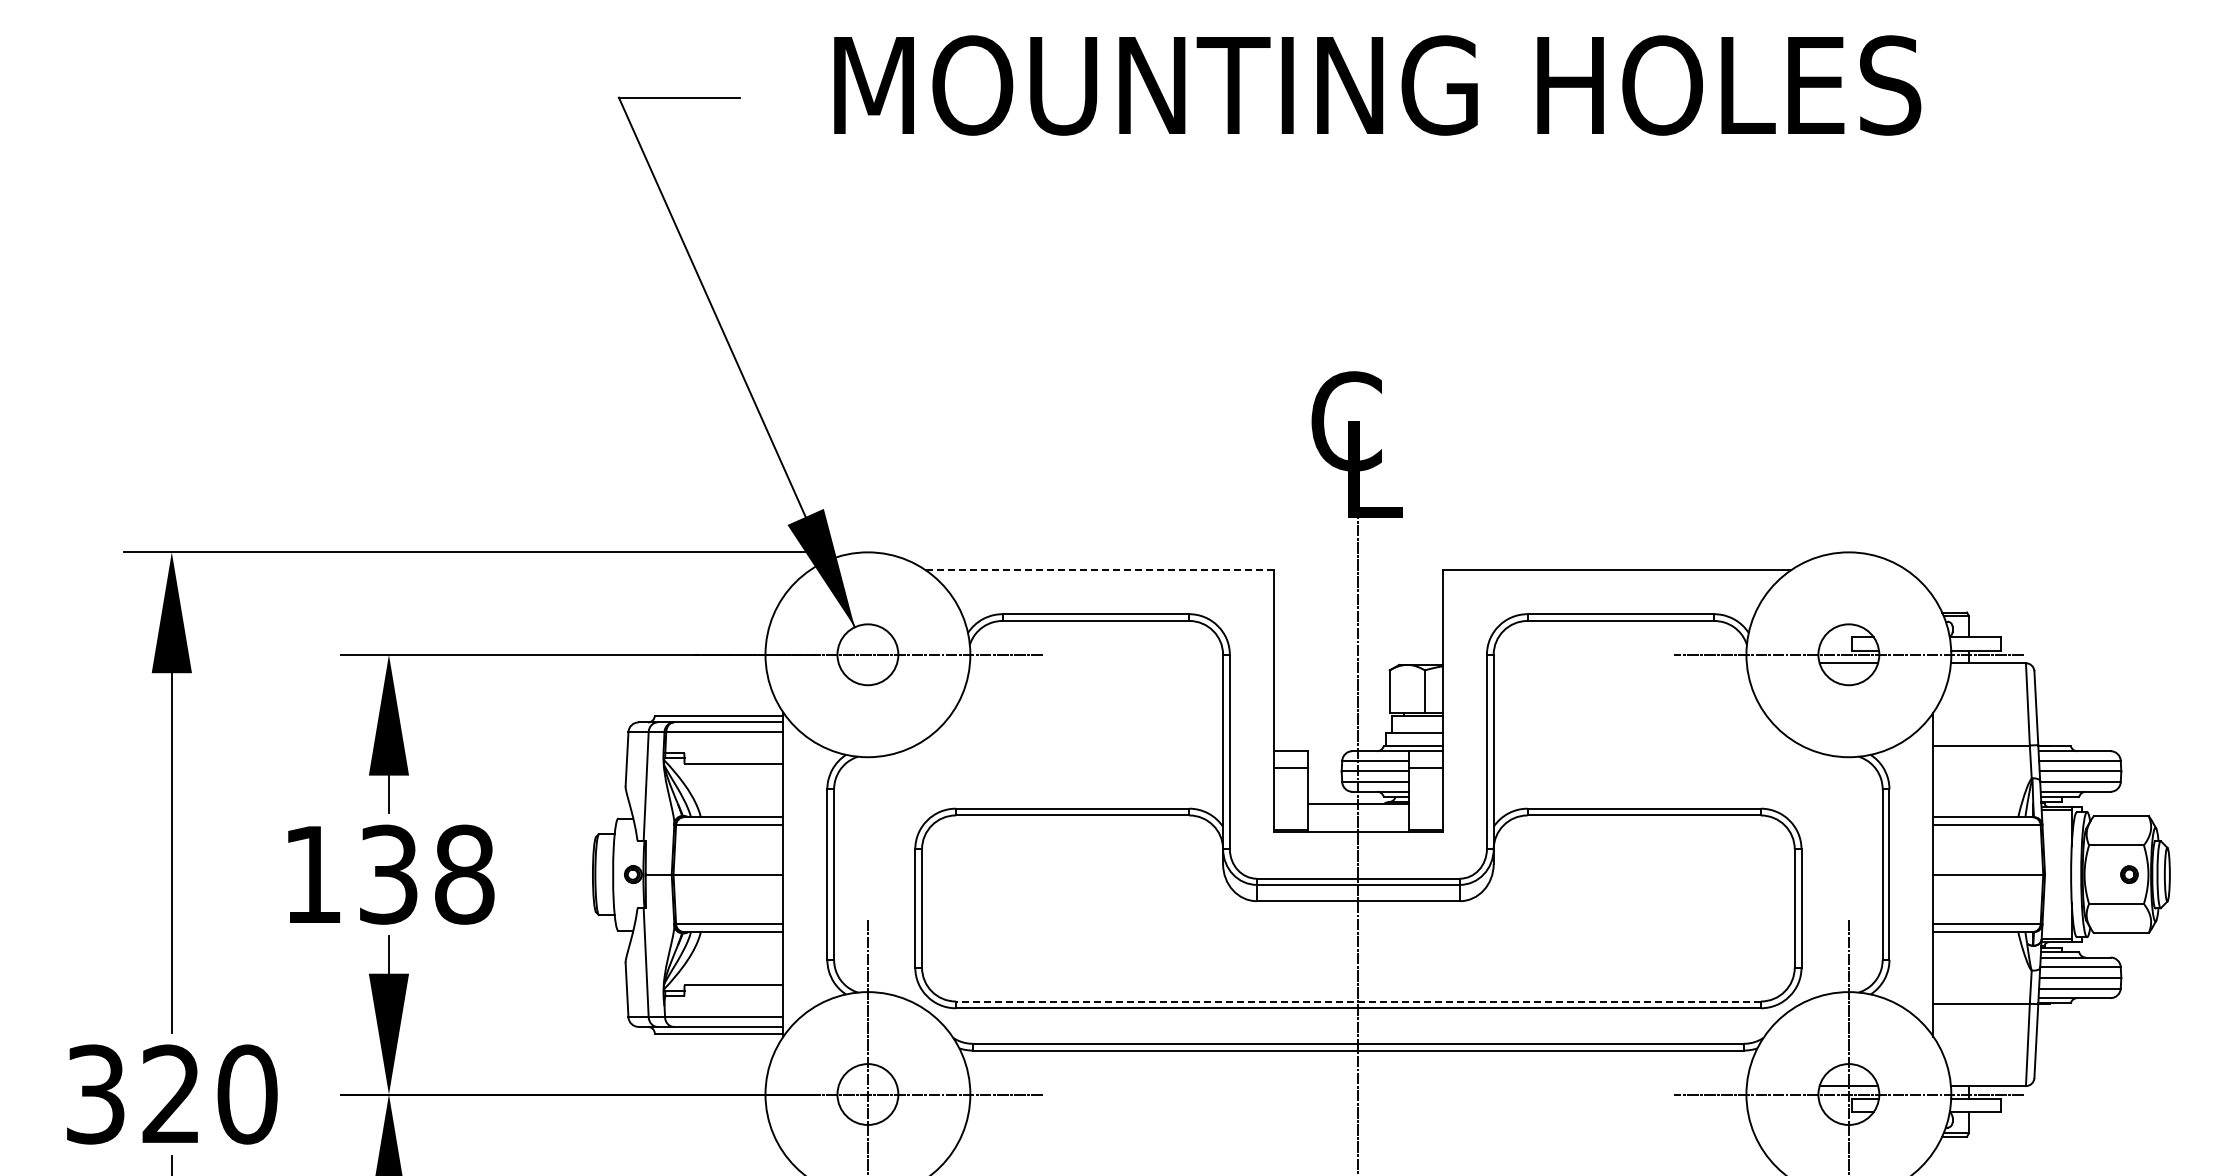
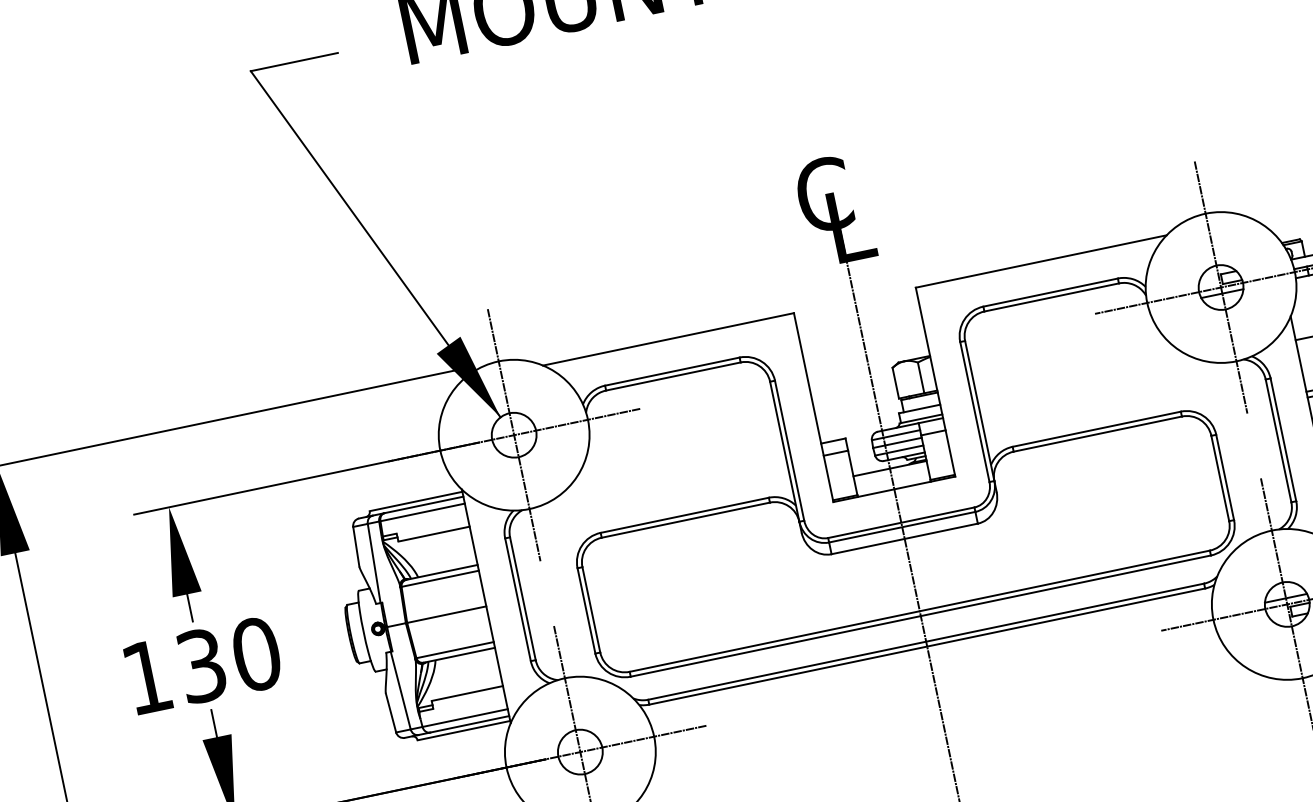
line: (1099, 570) -> (668, 339), dashed -> solid
line: (867, 654) -> (513, 435), added
line: (1848, 654) -> (1220, 287), added
text: (464, 874) -> (256, 654), 138 -> 130
line: (1358, 1001) -> (919, 611), dashed -> solid

